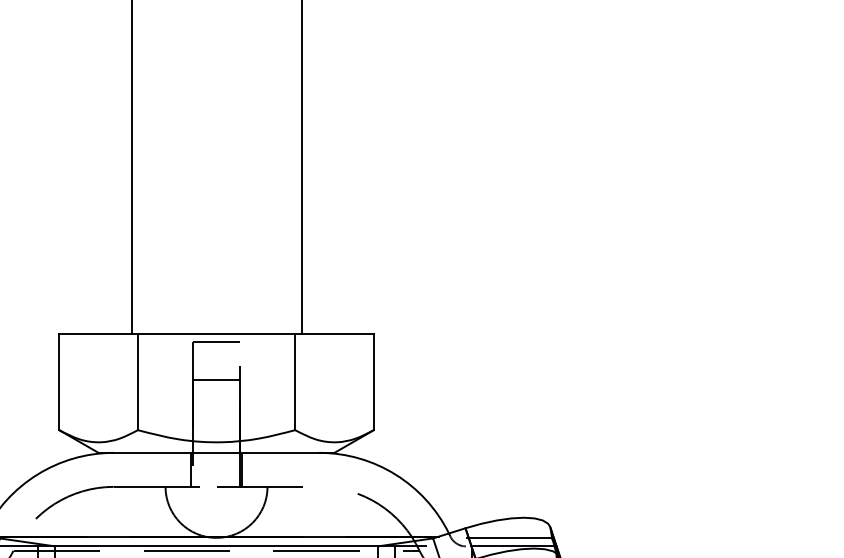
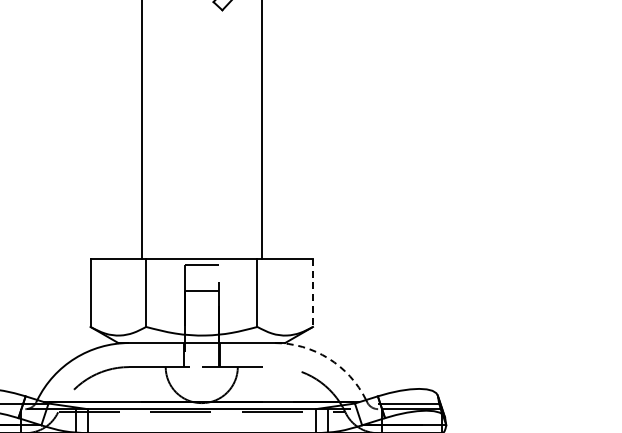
line: (374, 382) -> (313, 293), solid -> dashed
arc: (395, 474) -> (328, 358), solid -> dashed

